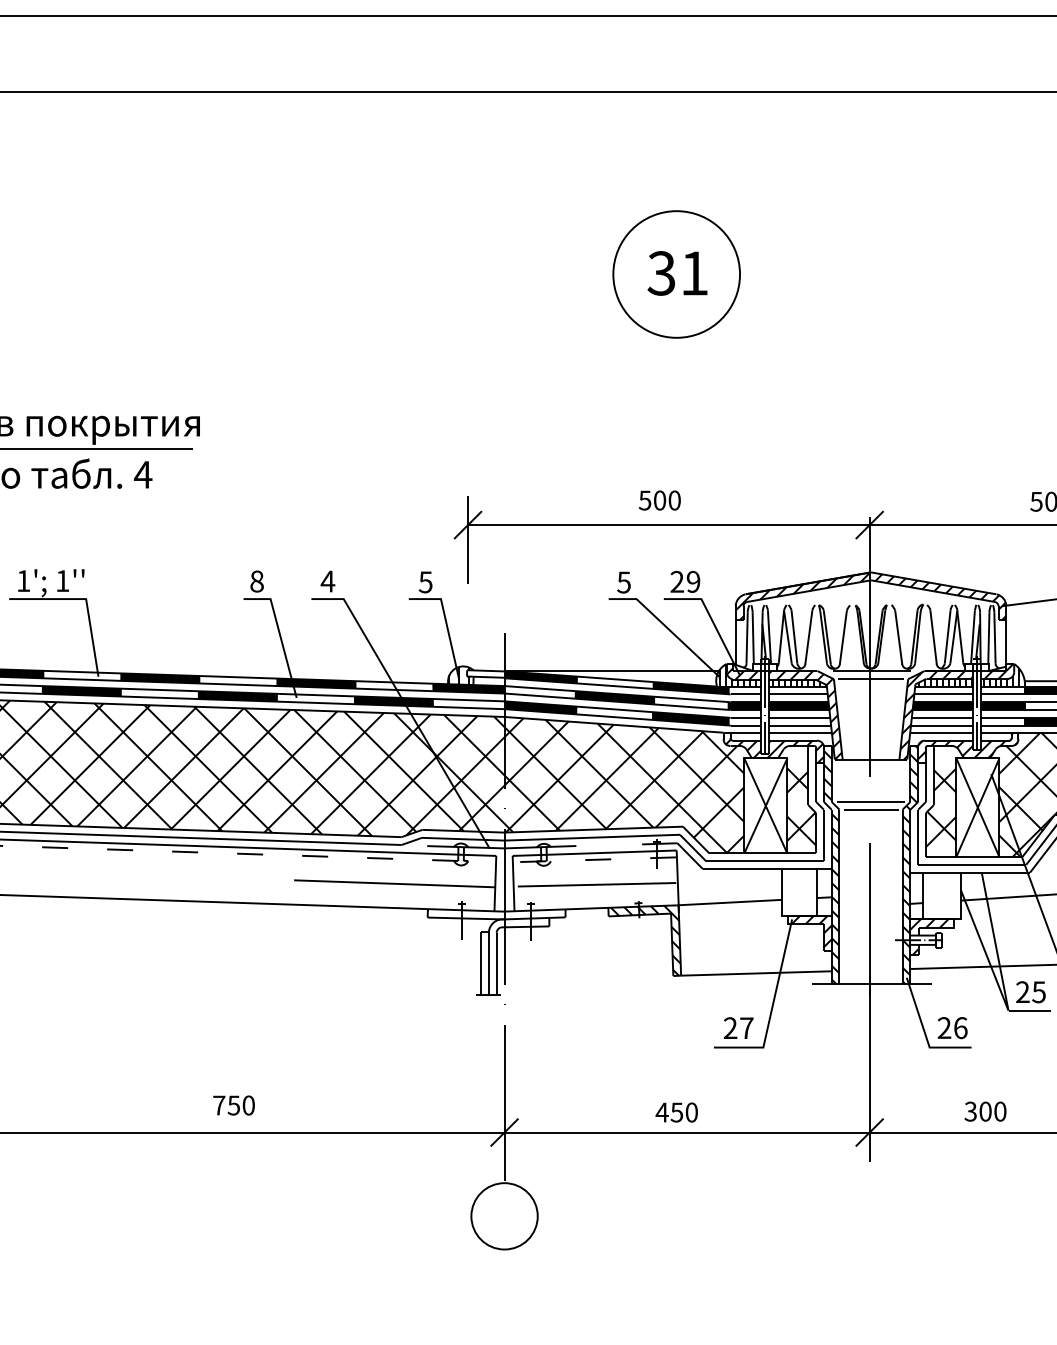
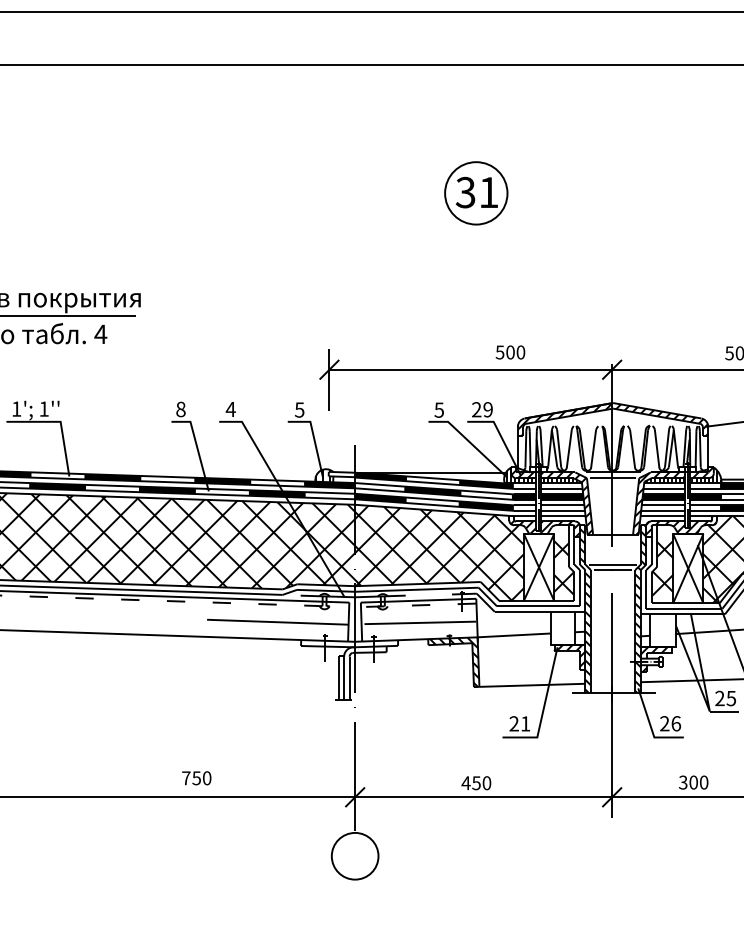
circle: (675, 273) -> (475, 192), size x0.7
text: (659, 500) -> (510, 352), moved
text: (746, 1027) -> (525, 723), 27 -> 21
text: (233, 1105) -> (196, 778), moved

